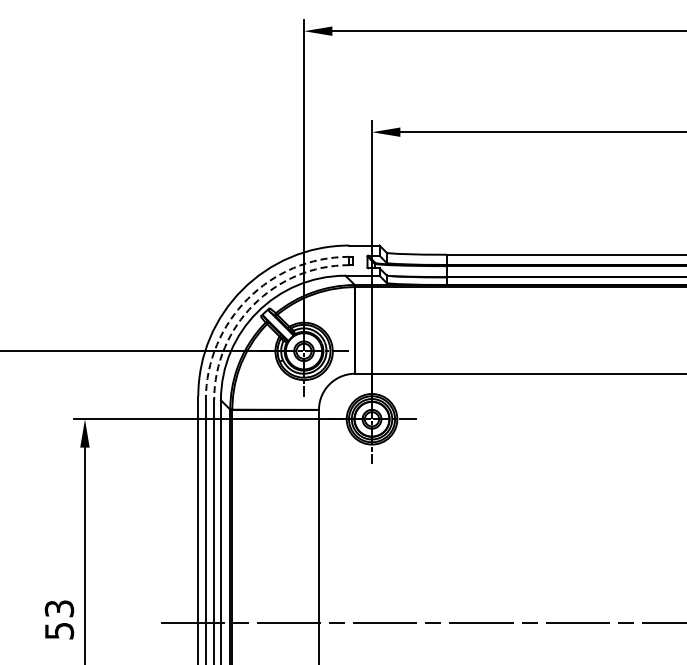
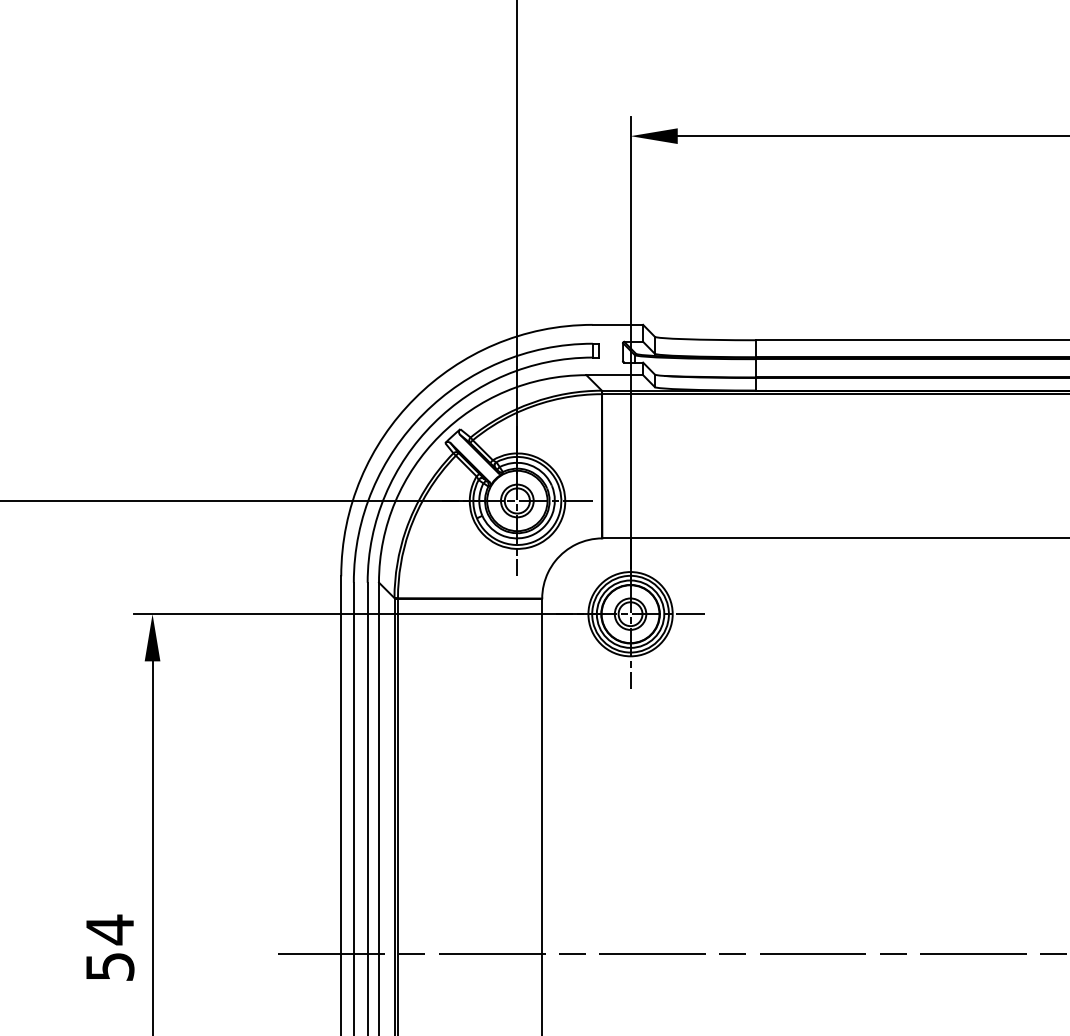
arc: (247, 298) -> (423, 413), dashed -> solid
arc: (253, 304) -> (433, 423), dashed -> solid
text: (59, 608) -> (110, 929), 53 -> 54

